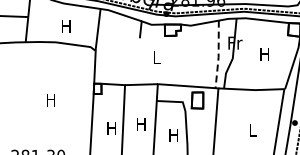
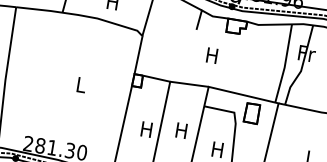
line: (218, 54) -> (285, 63), dashed -> solid
text: (156, 57) -> (212, 55), L -> H
text: (50, 100) -> (80, 85), H -> L

